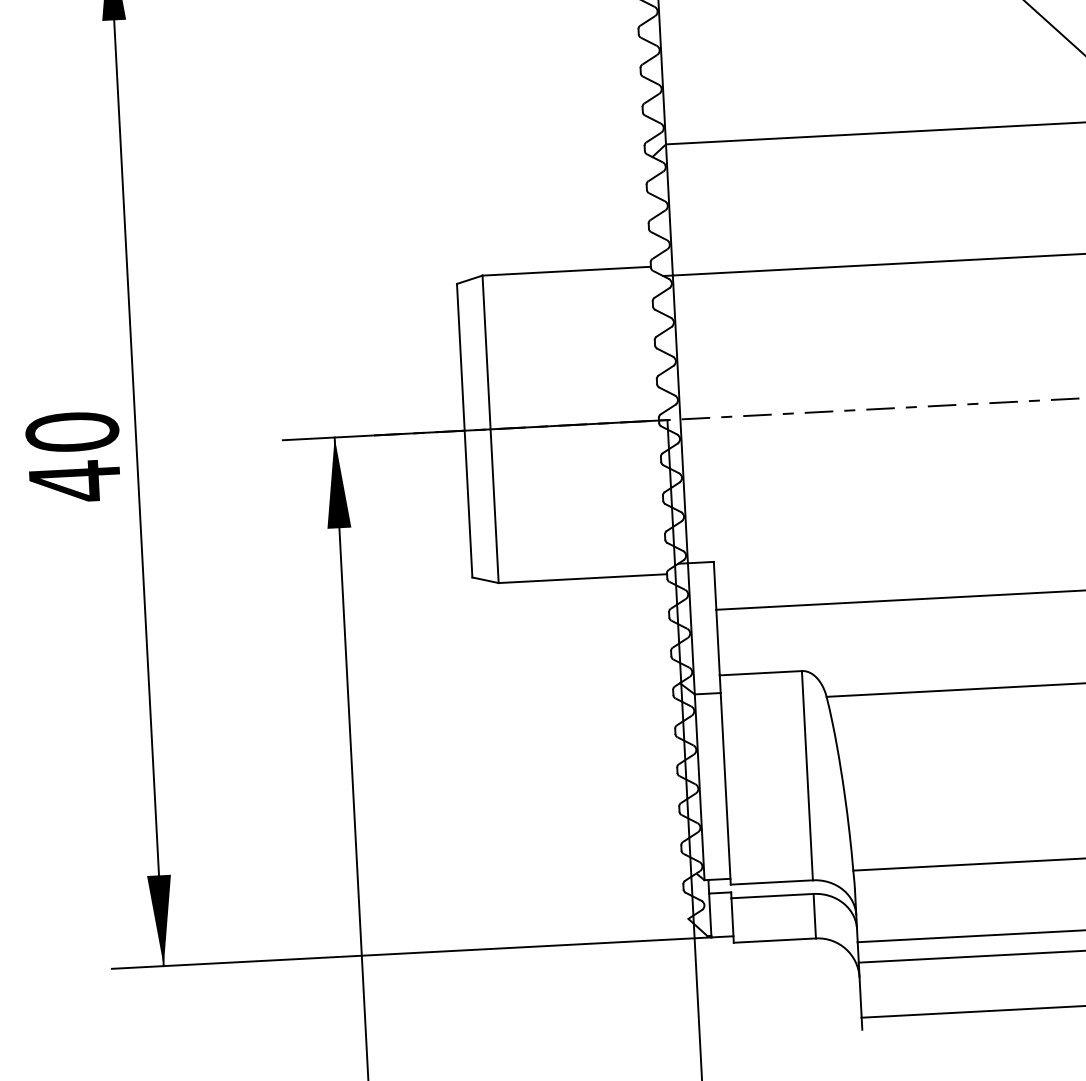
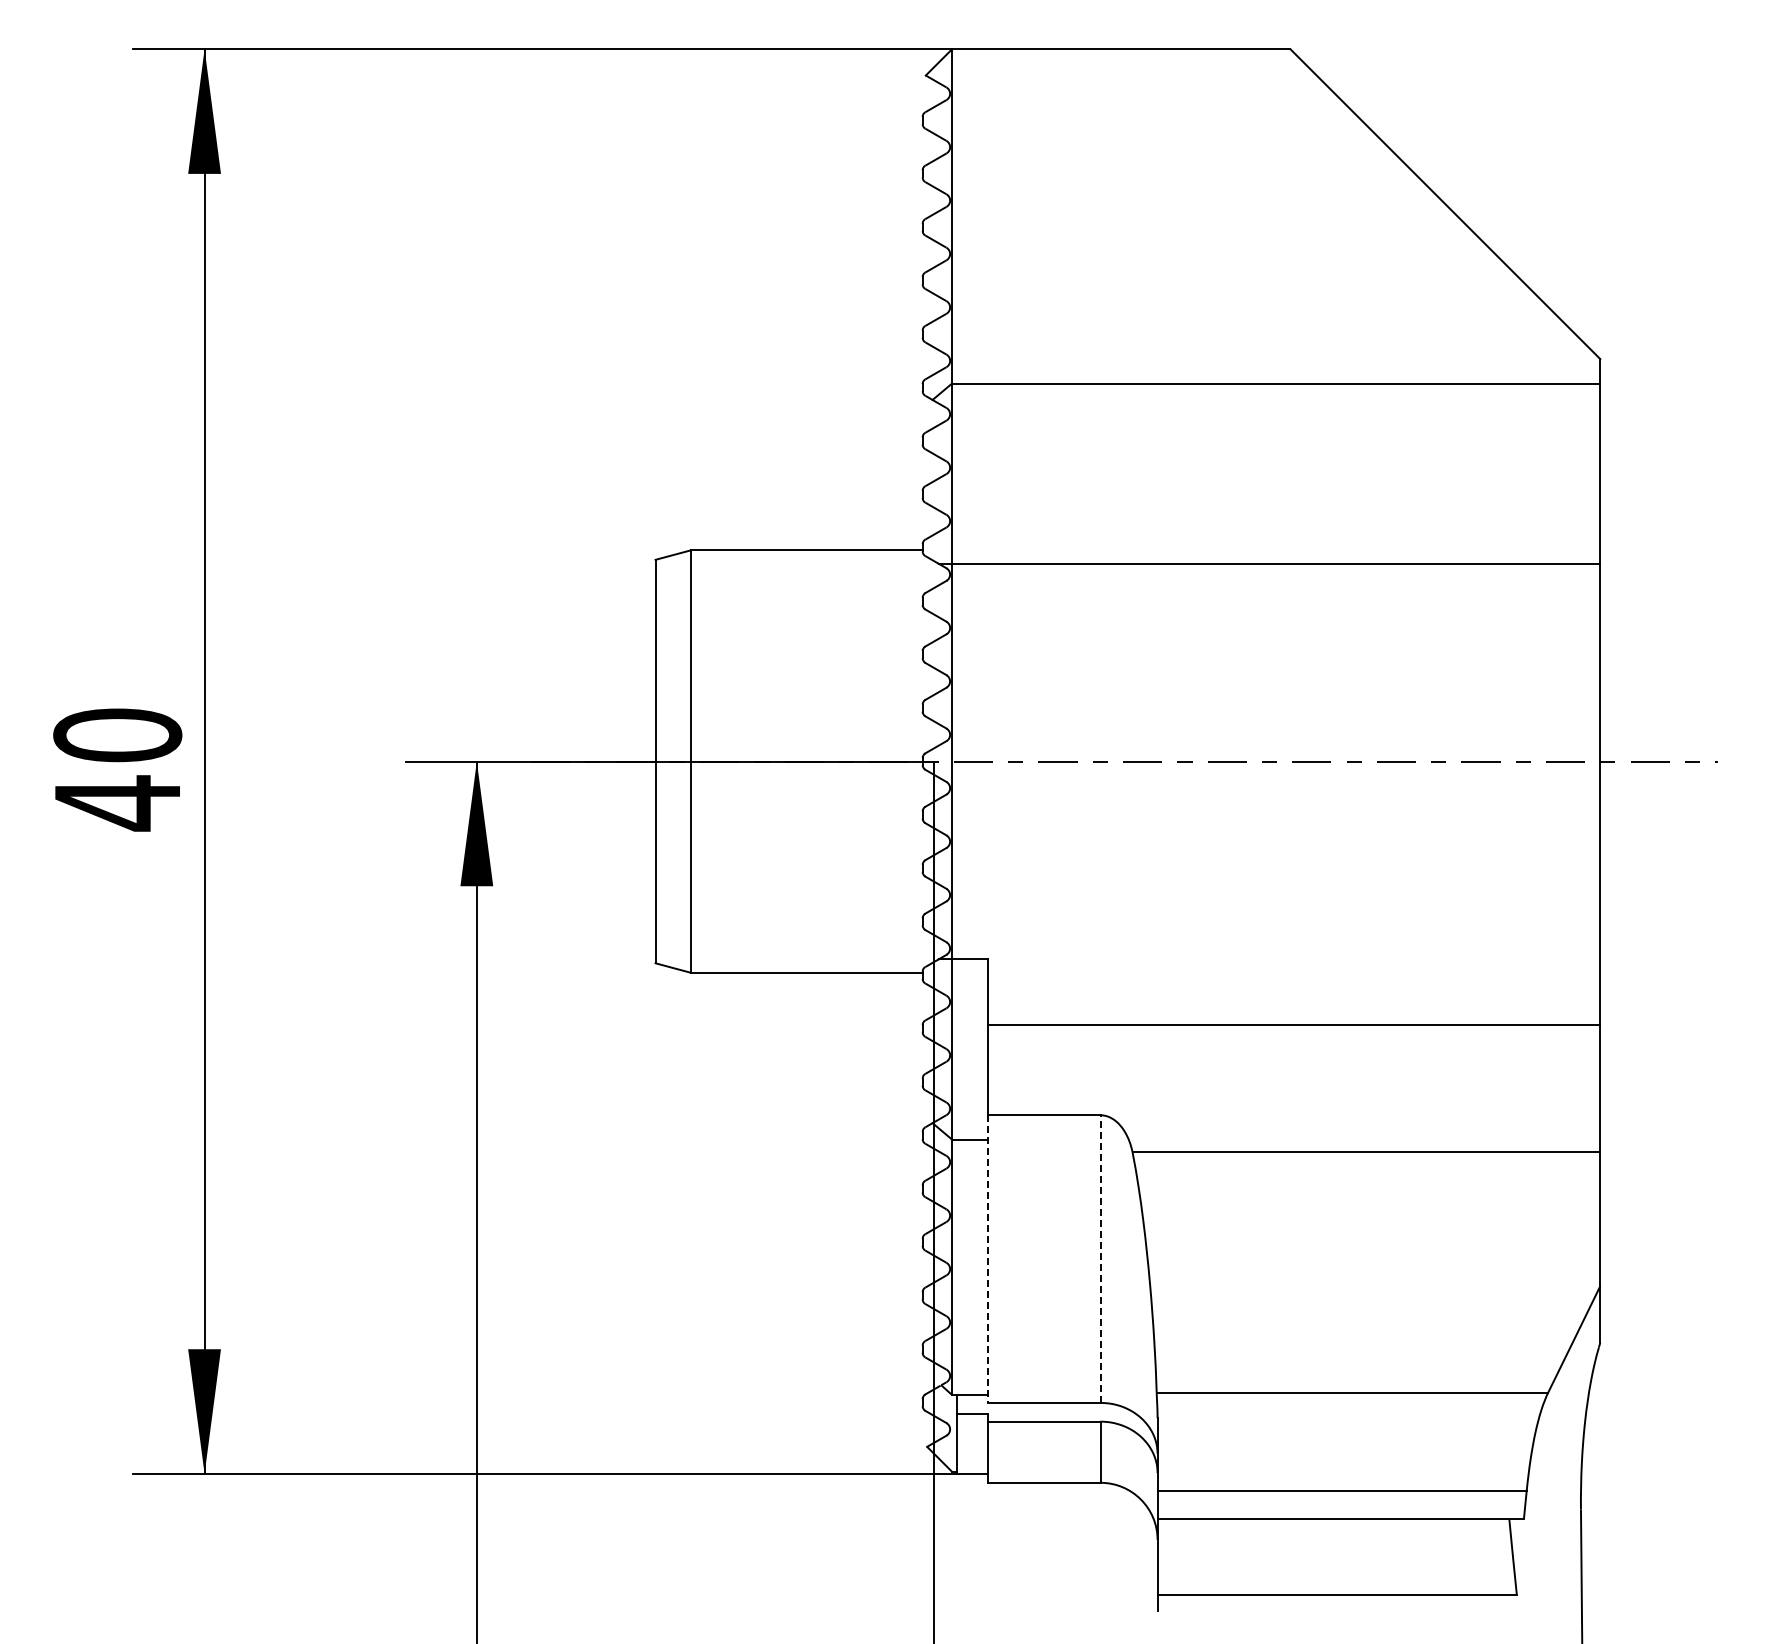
line: (807, 775) -> (1100, 1259), solid -> dashed
line: (725, 780) -> (987, 1259), solid -> dashed

